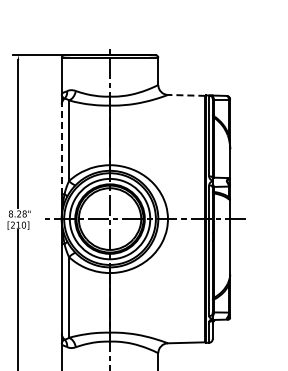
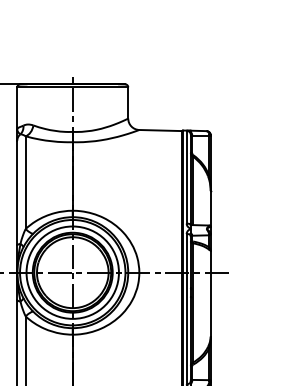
line: (186, 95) -> (160, 130), dashed -> solid
line: (61, 149) -> (16, 192), dashed -> solid

